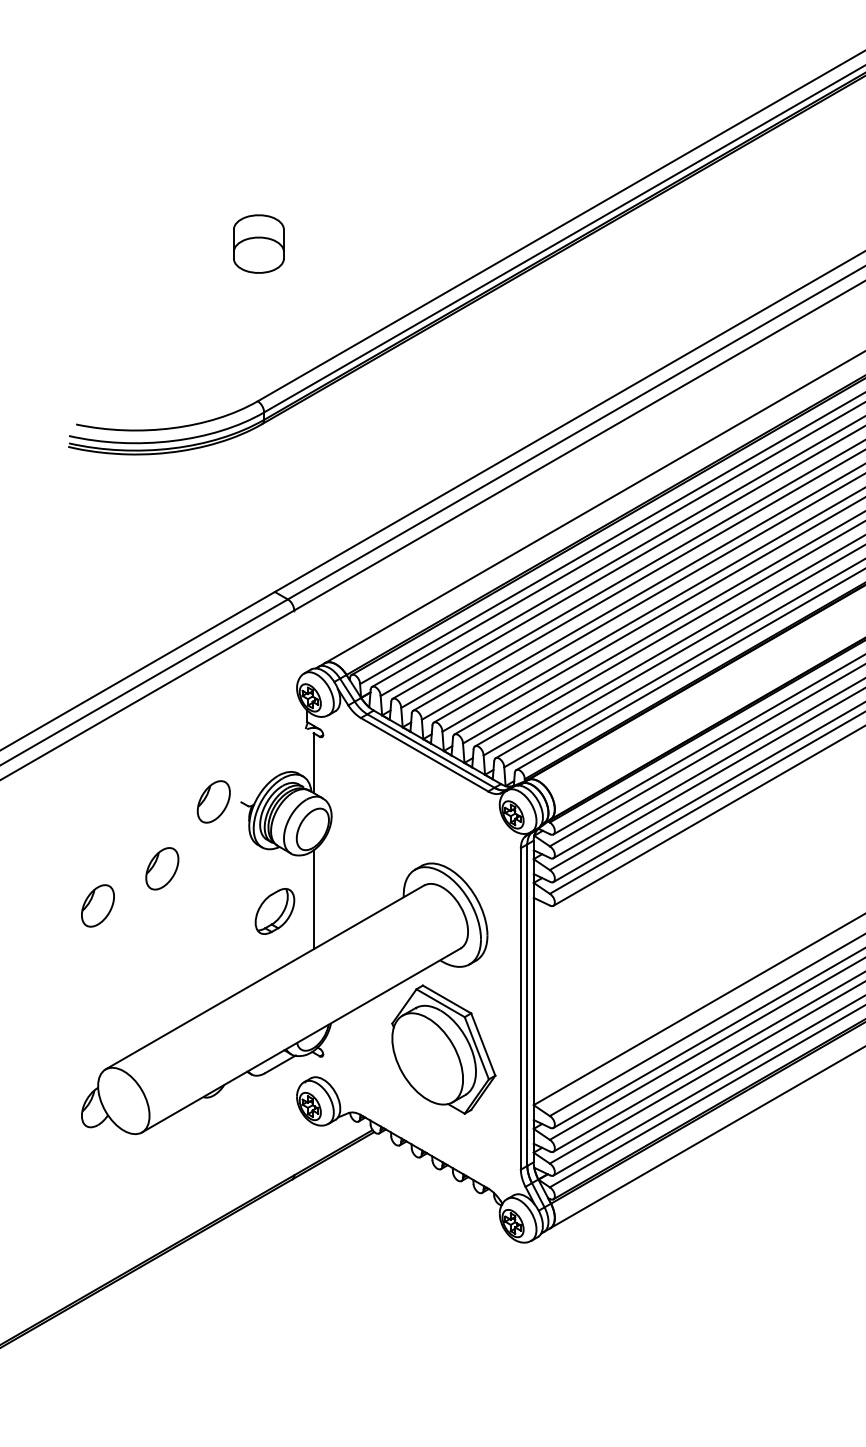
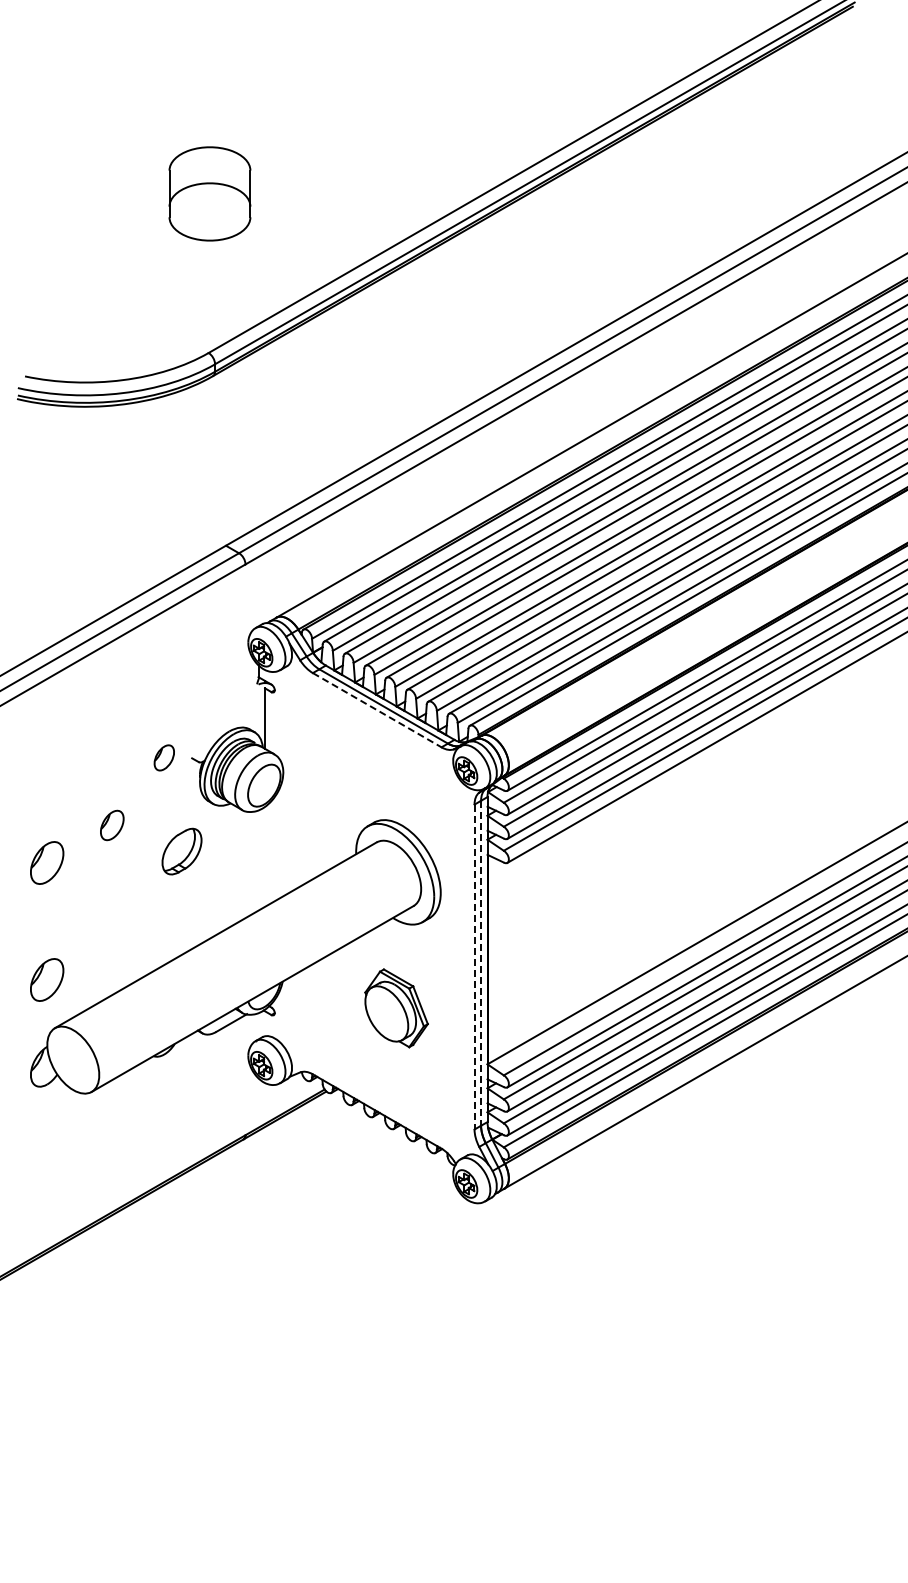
part: (258, 244) -> (209, 194), size x1.6
line: (424, 755) -> (377, 710), solid -> dashed
part: (214, 801) -> (164, 757), size x0.6
part: (162, 868) -> (112, 825), size x0.7
line: (314, 899) -> (265, 856), removed
part: (274, 911) -> (181, 851), moved
line: (527, 1005) -> (481, 963), solid -> dashed
line: (520, 1009) -> (474, 967), solid -> dashed
part: (98, 1021) -> (47, 979), added
part: (443, 1049) -> (396, 1008), size x0.6

